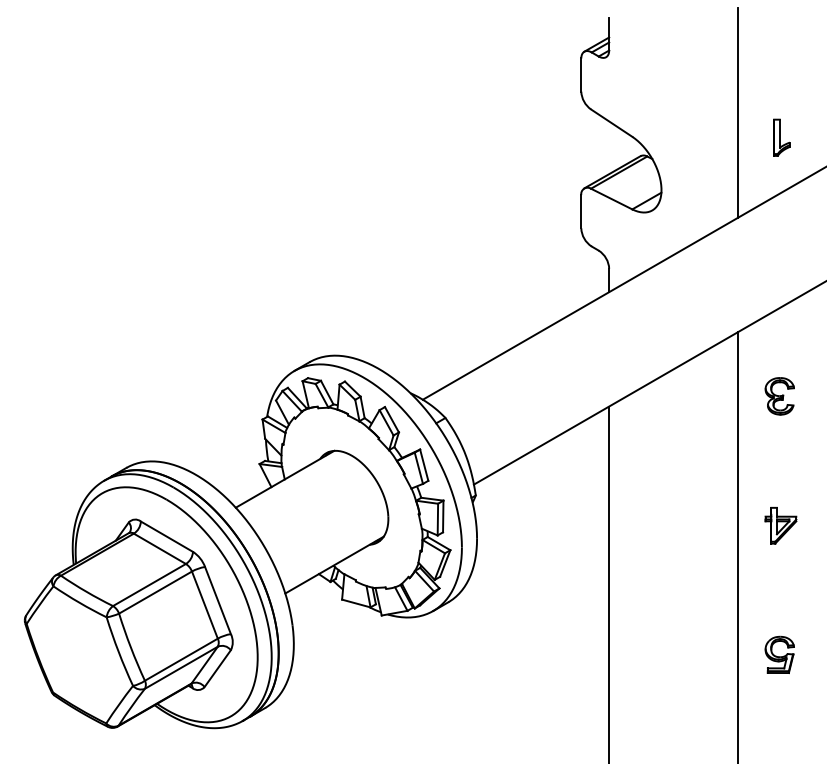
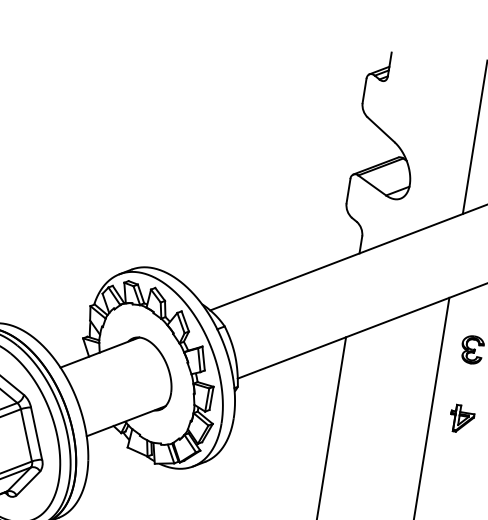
part: (780, 525) -> (461, 418), moved

